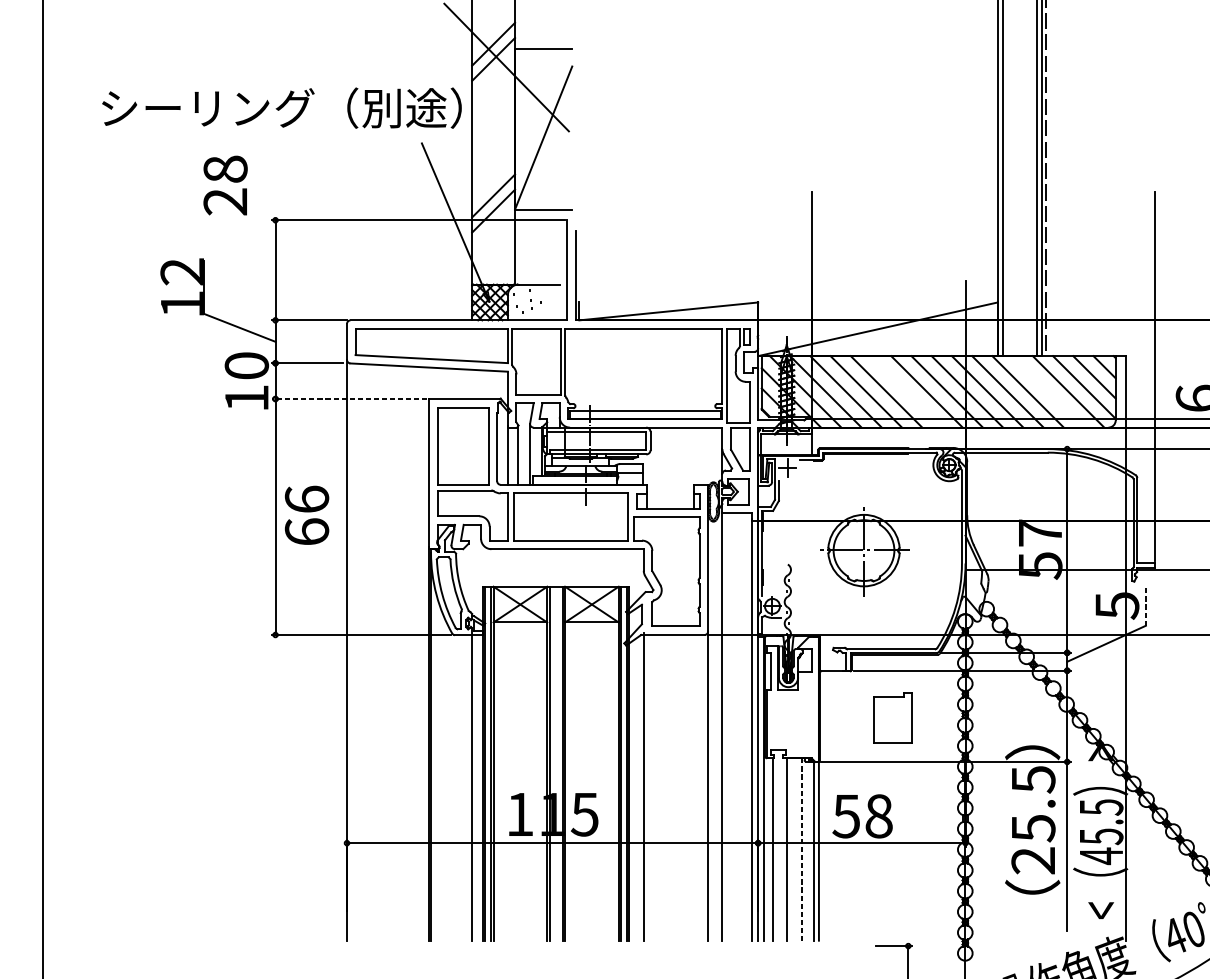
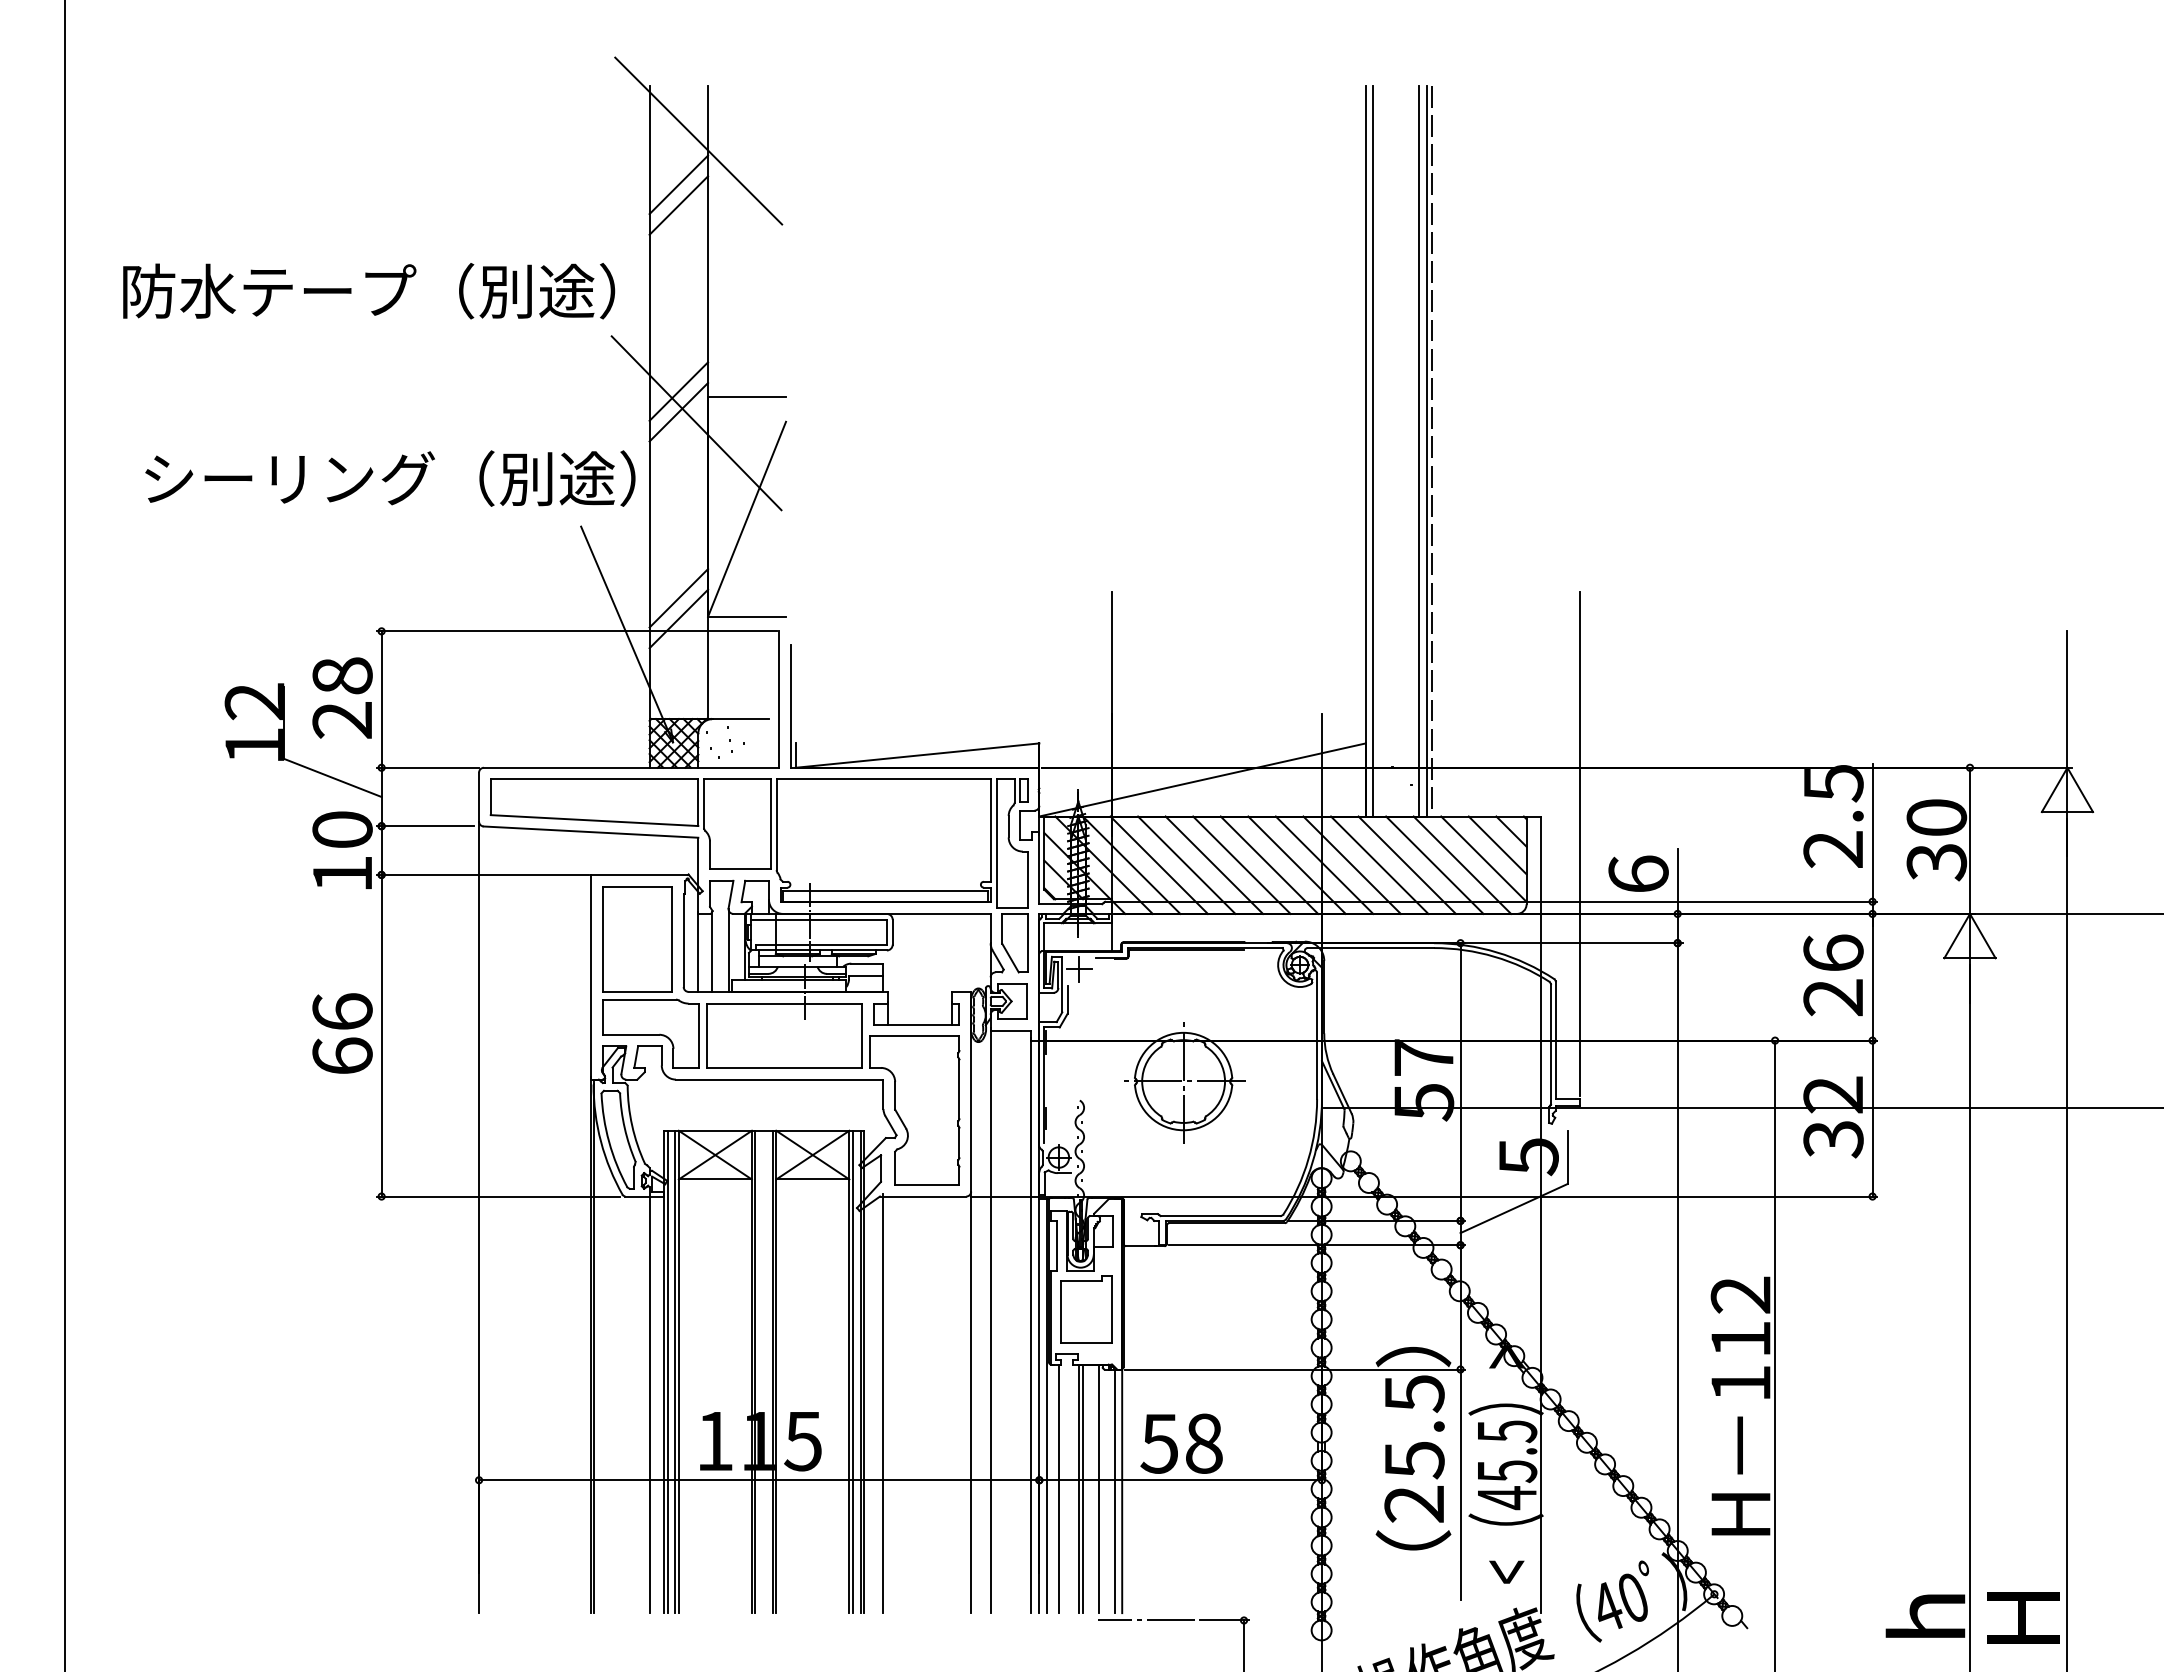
text: (225, 185) -> (342, 697), moved
line: (906, 391) -> (1241, 864), added
line: (1048, 391) -> (1434, 864), added
line: (349, 398) -> (482, 874), dashed -> solid
text: (306, 515) -> (342, 1033), moved
line: (1145, 606) -> (1567, 1157), dashed -> solid
part: (892, 717) -> (1086, 1309), moved
line: (789, 849) -> (1082, 1488), added
line: (801, 849) -> (1098, 1489), dashed -> solid
line: (836, 946) -> (1146, 1620), added

